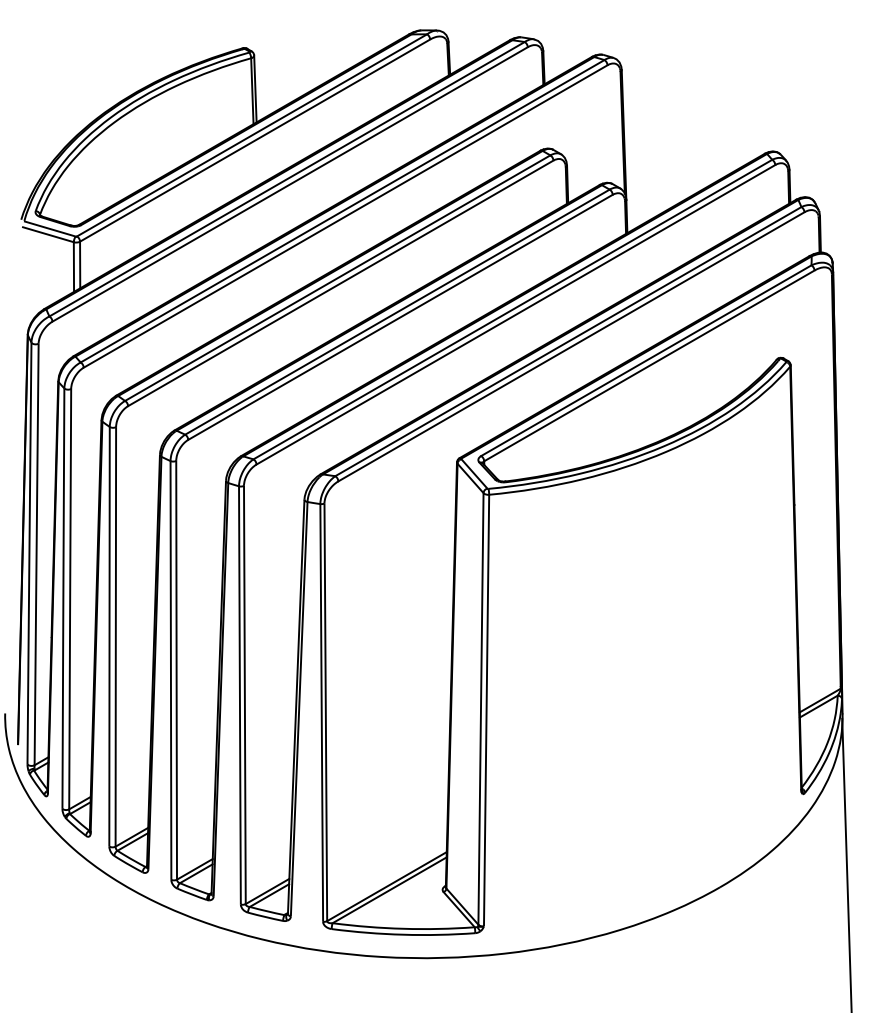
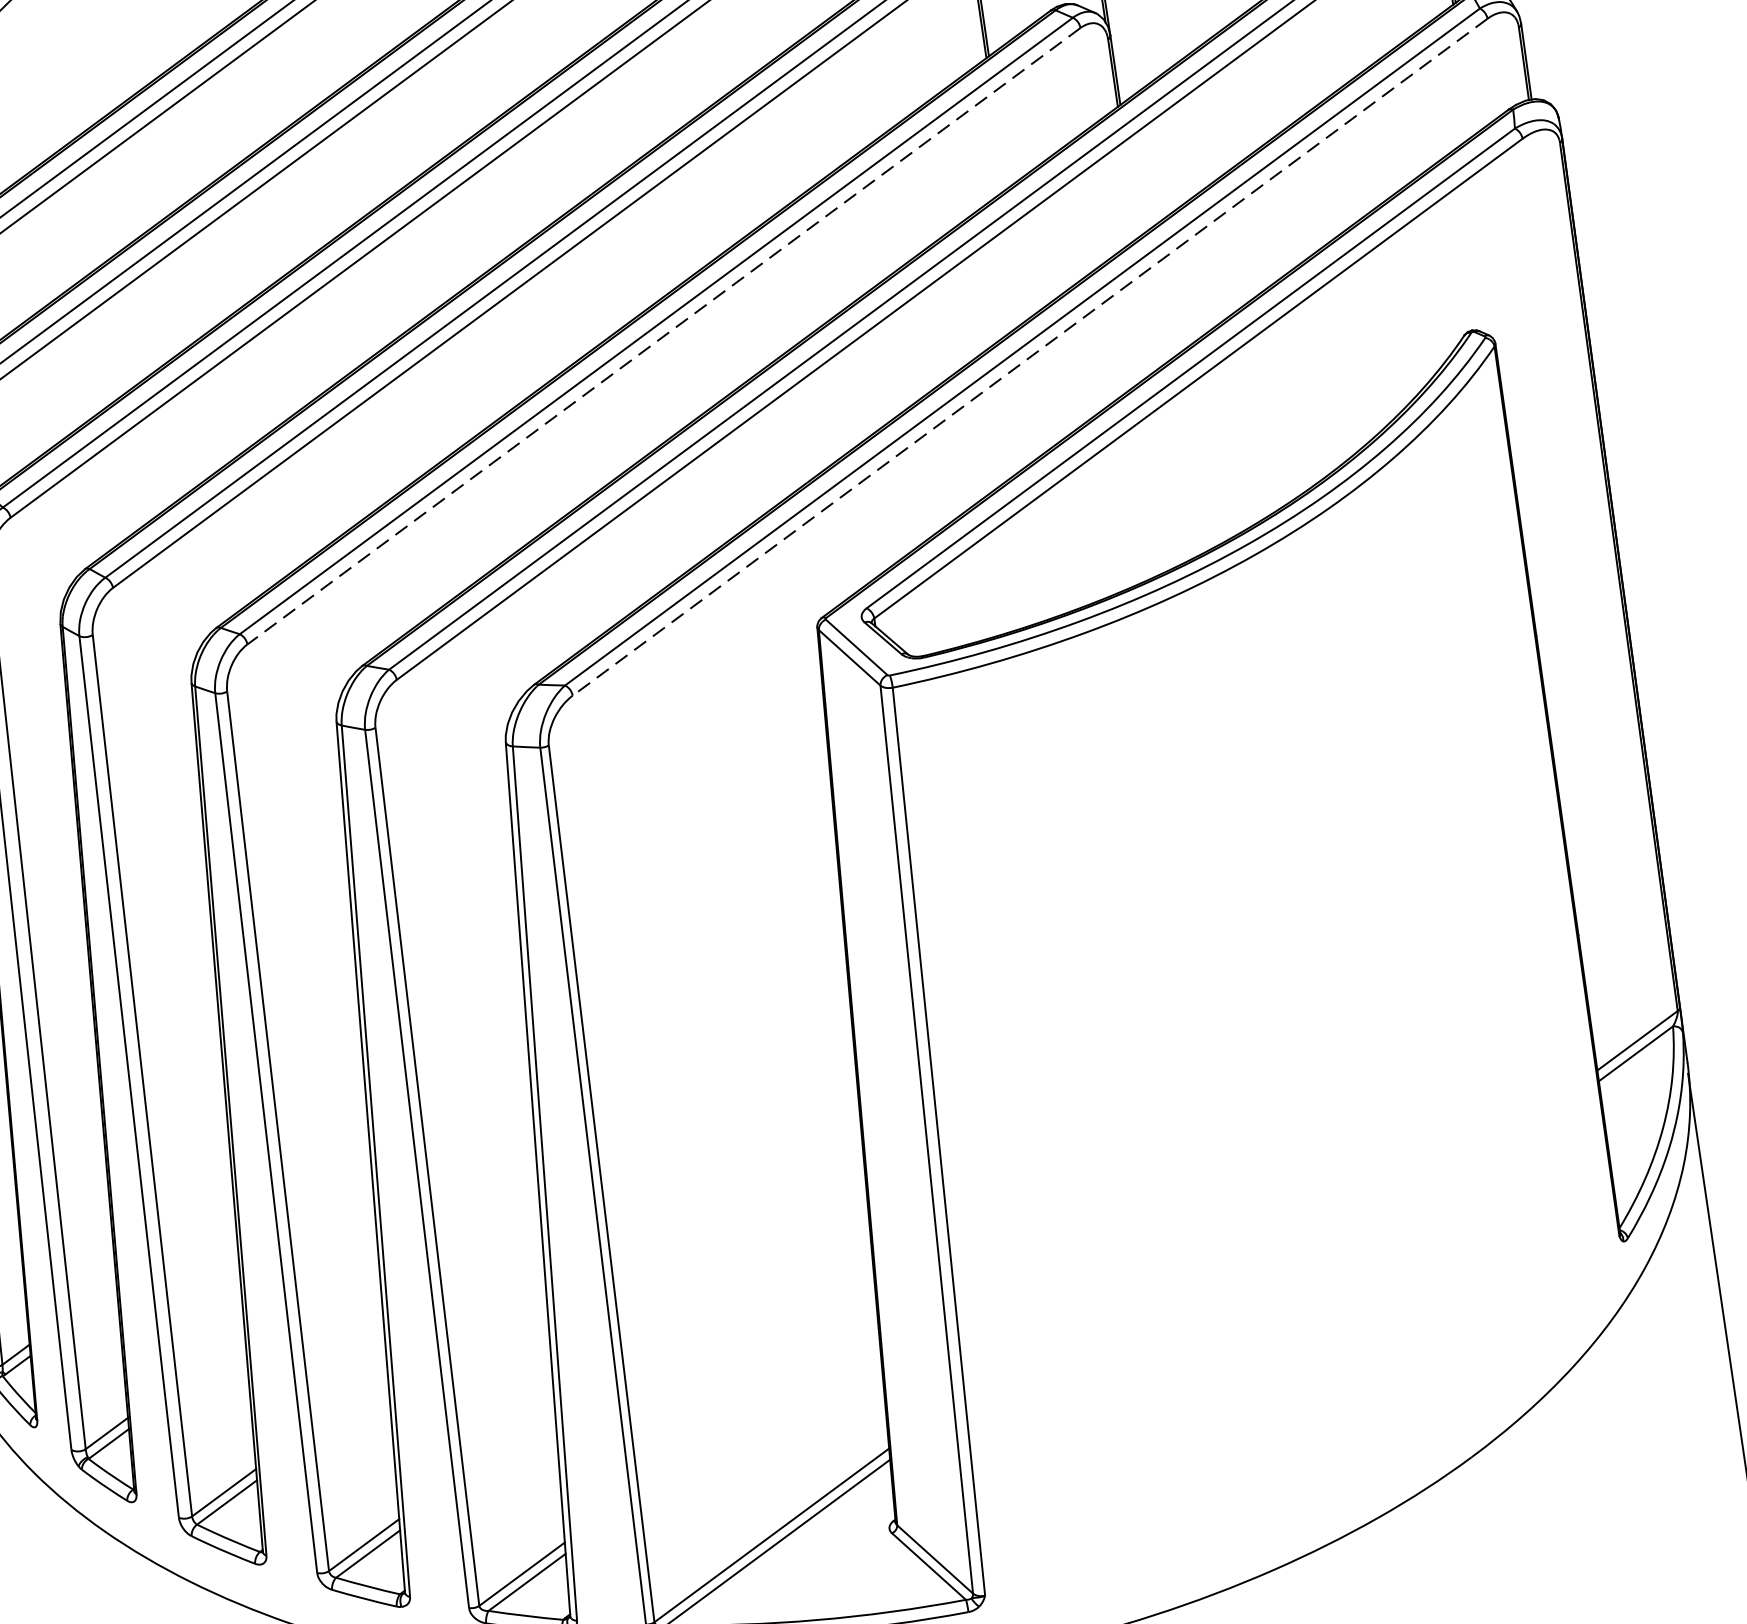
line: (400, 317) -> (663, 336), solid -> dashed
line: (570, 347) -> (1028, 358), solid -> dashed

